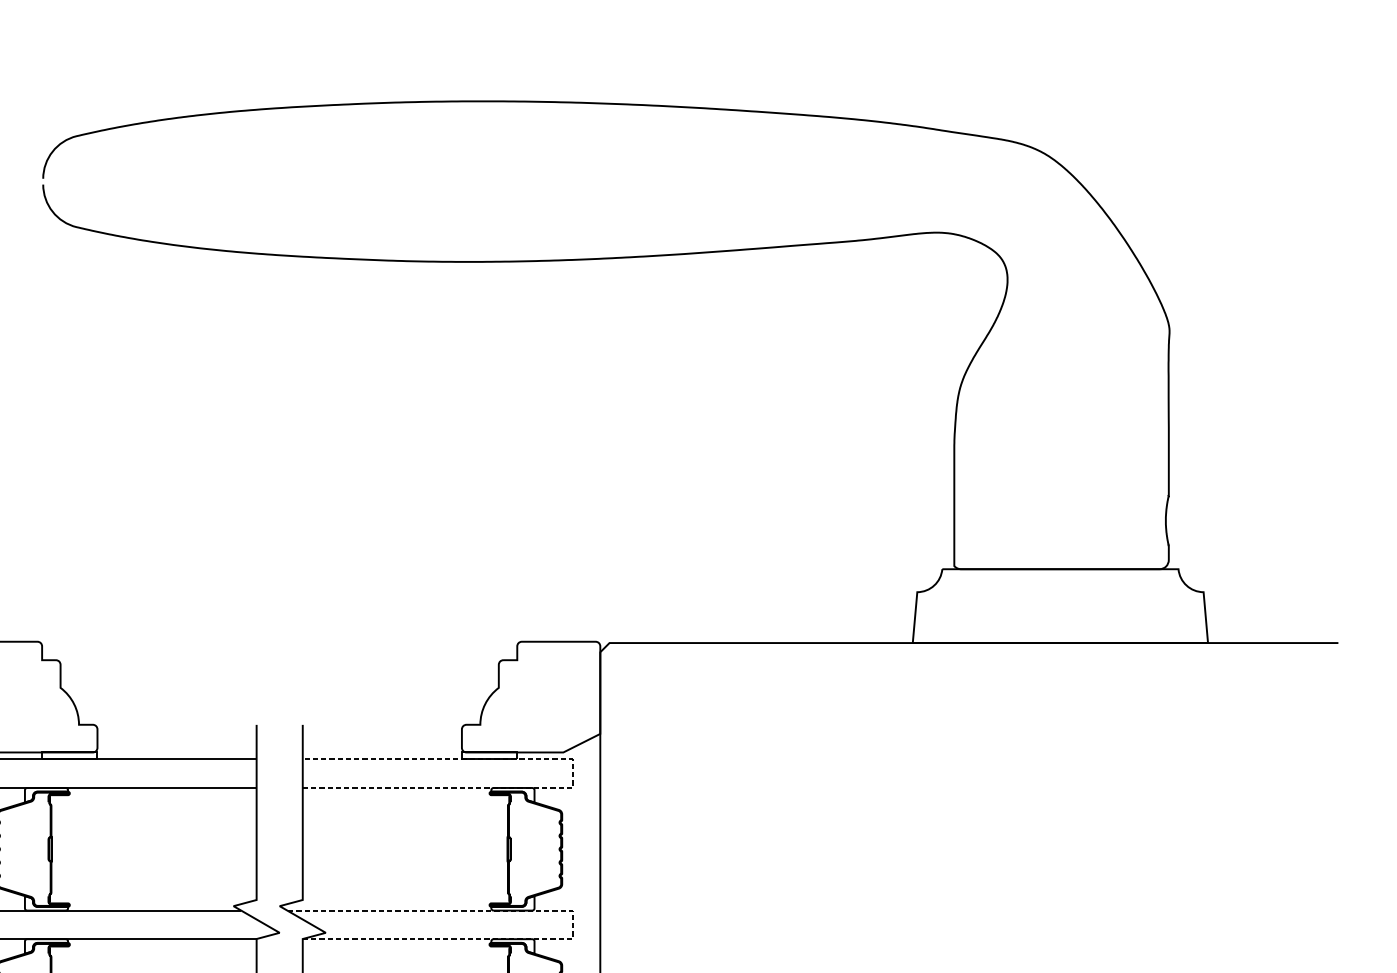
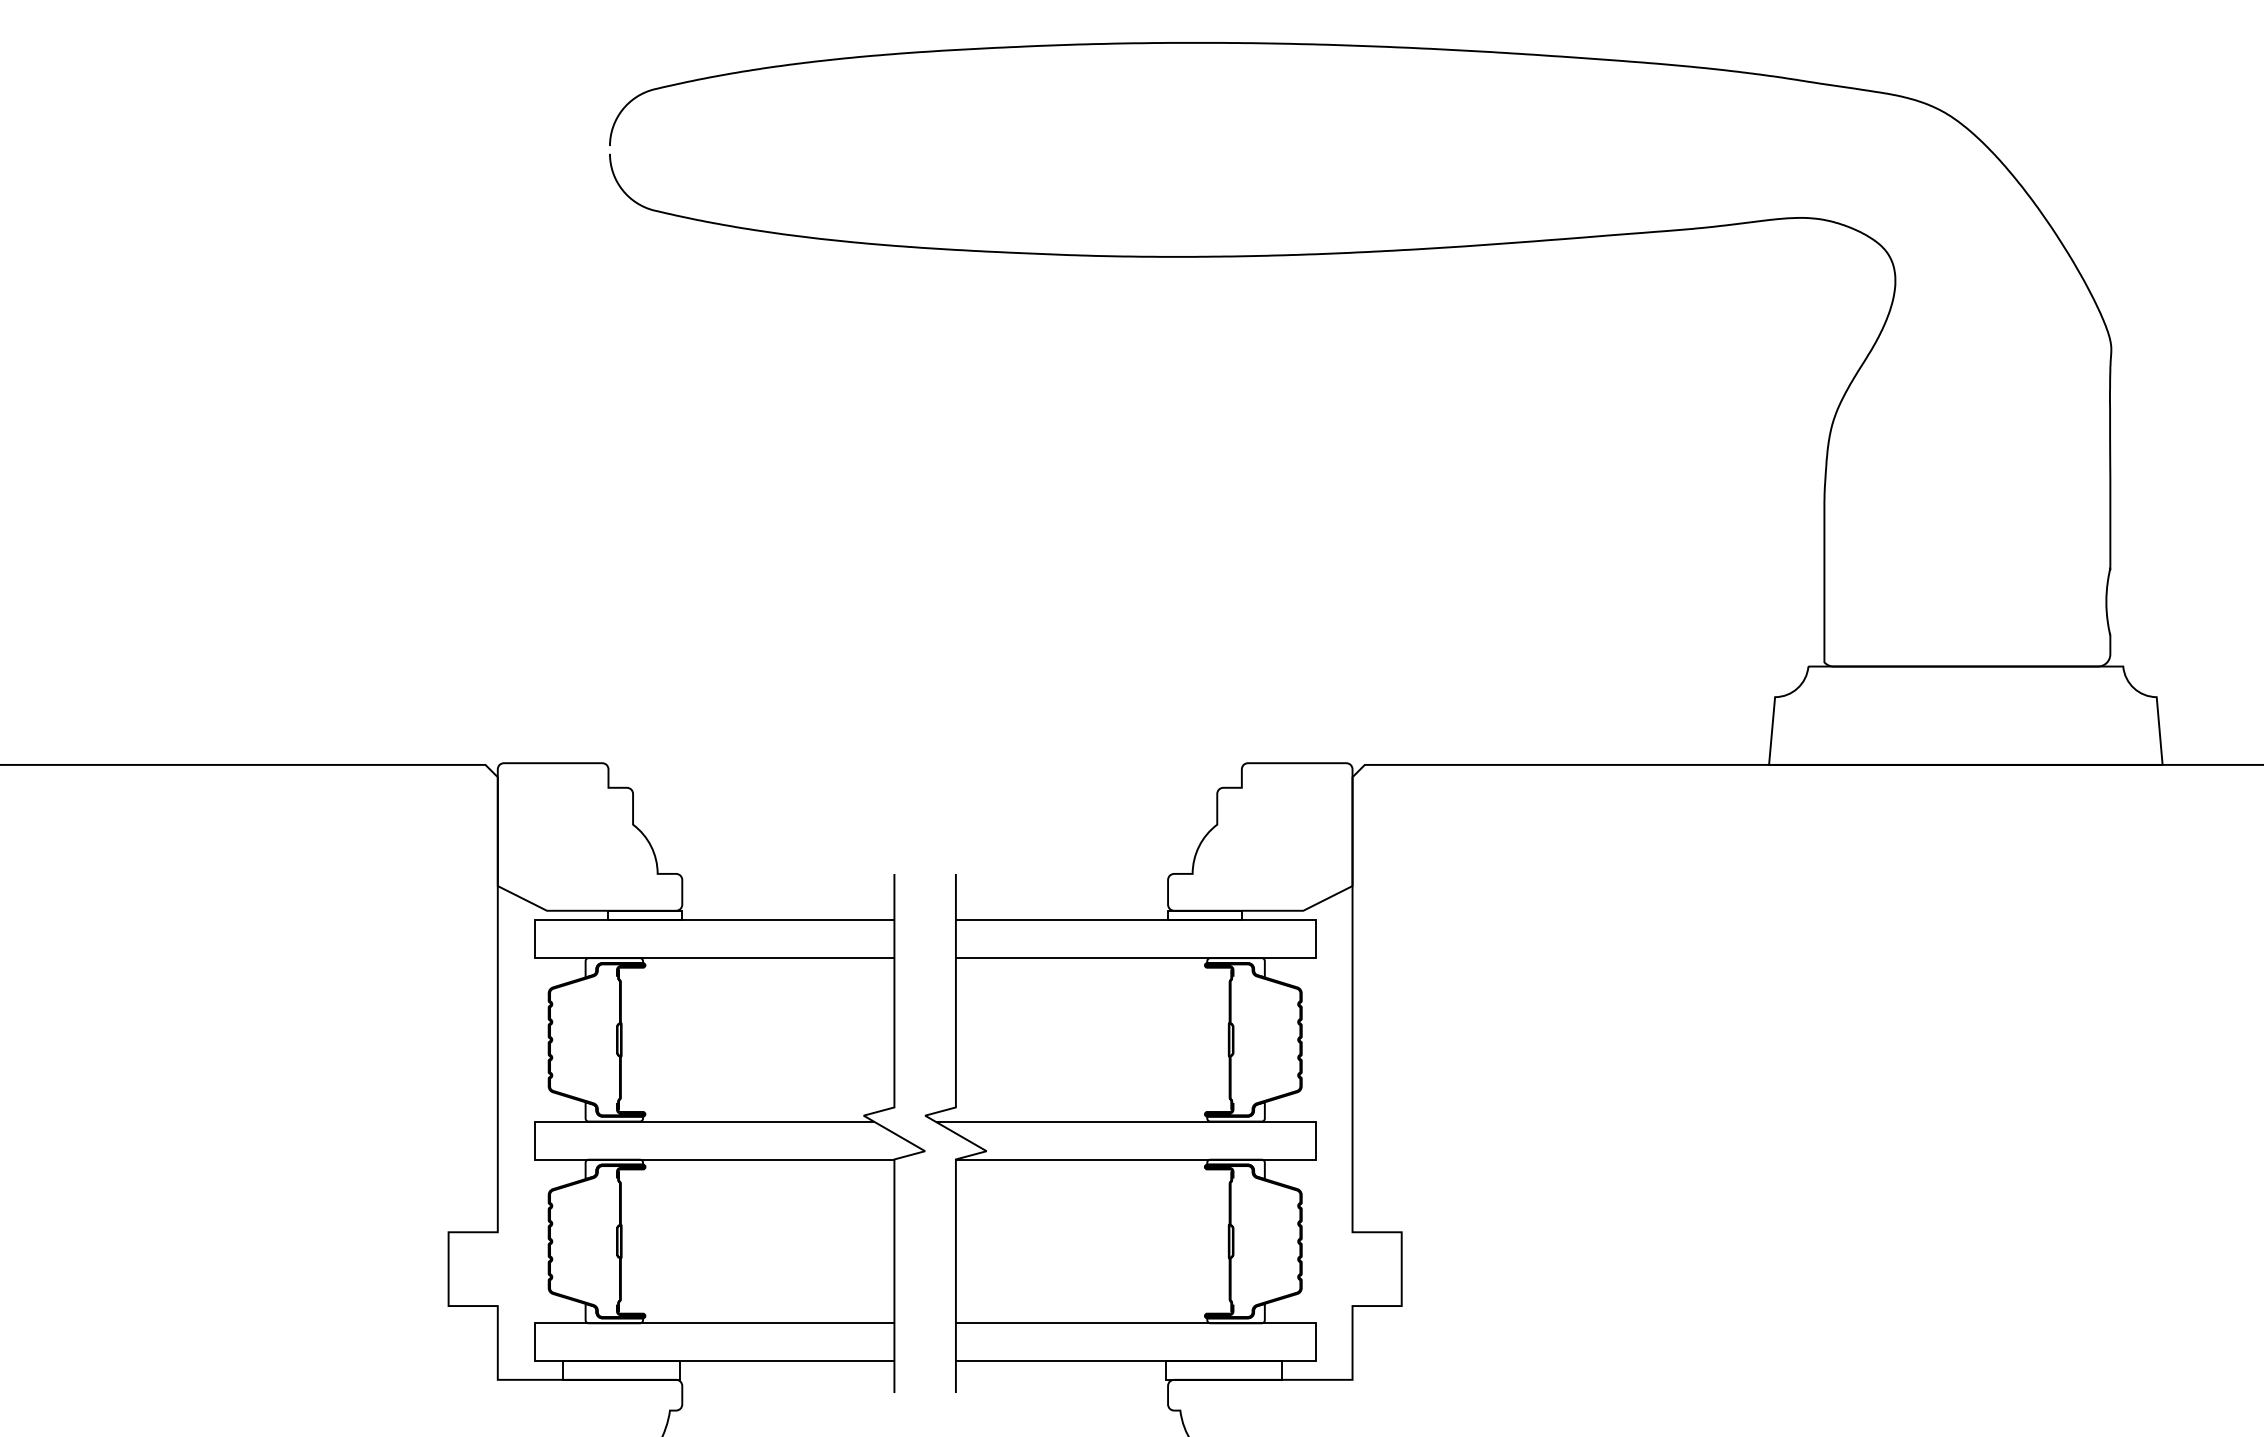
line: (572, 773) -> (1315, 938), dashed -> solid
line: (572, 917) -> (1315, 1130), dashed -> solid

